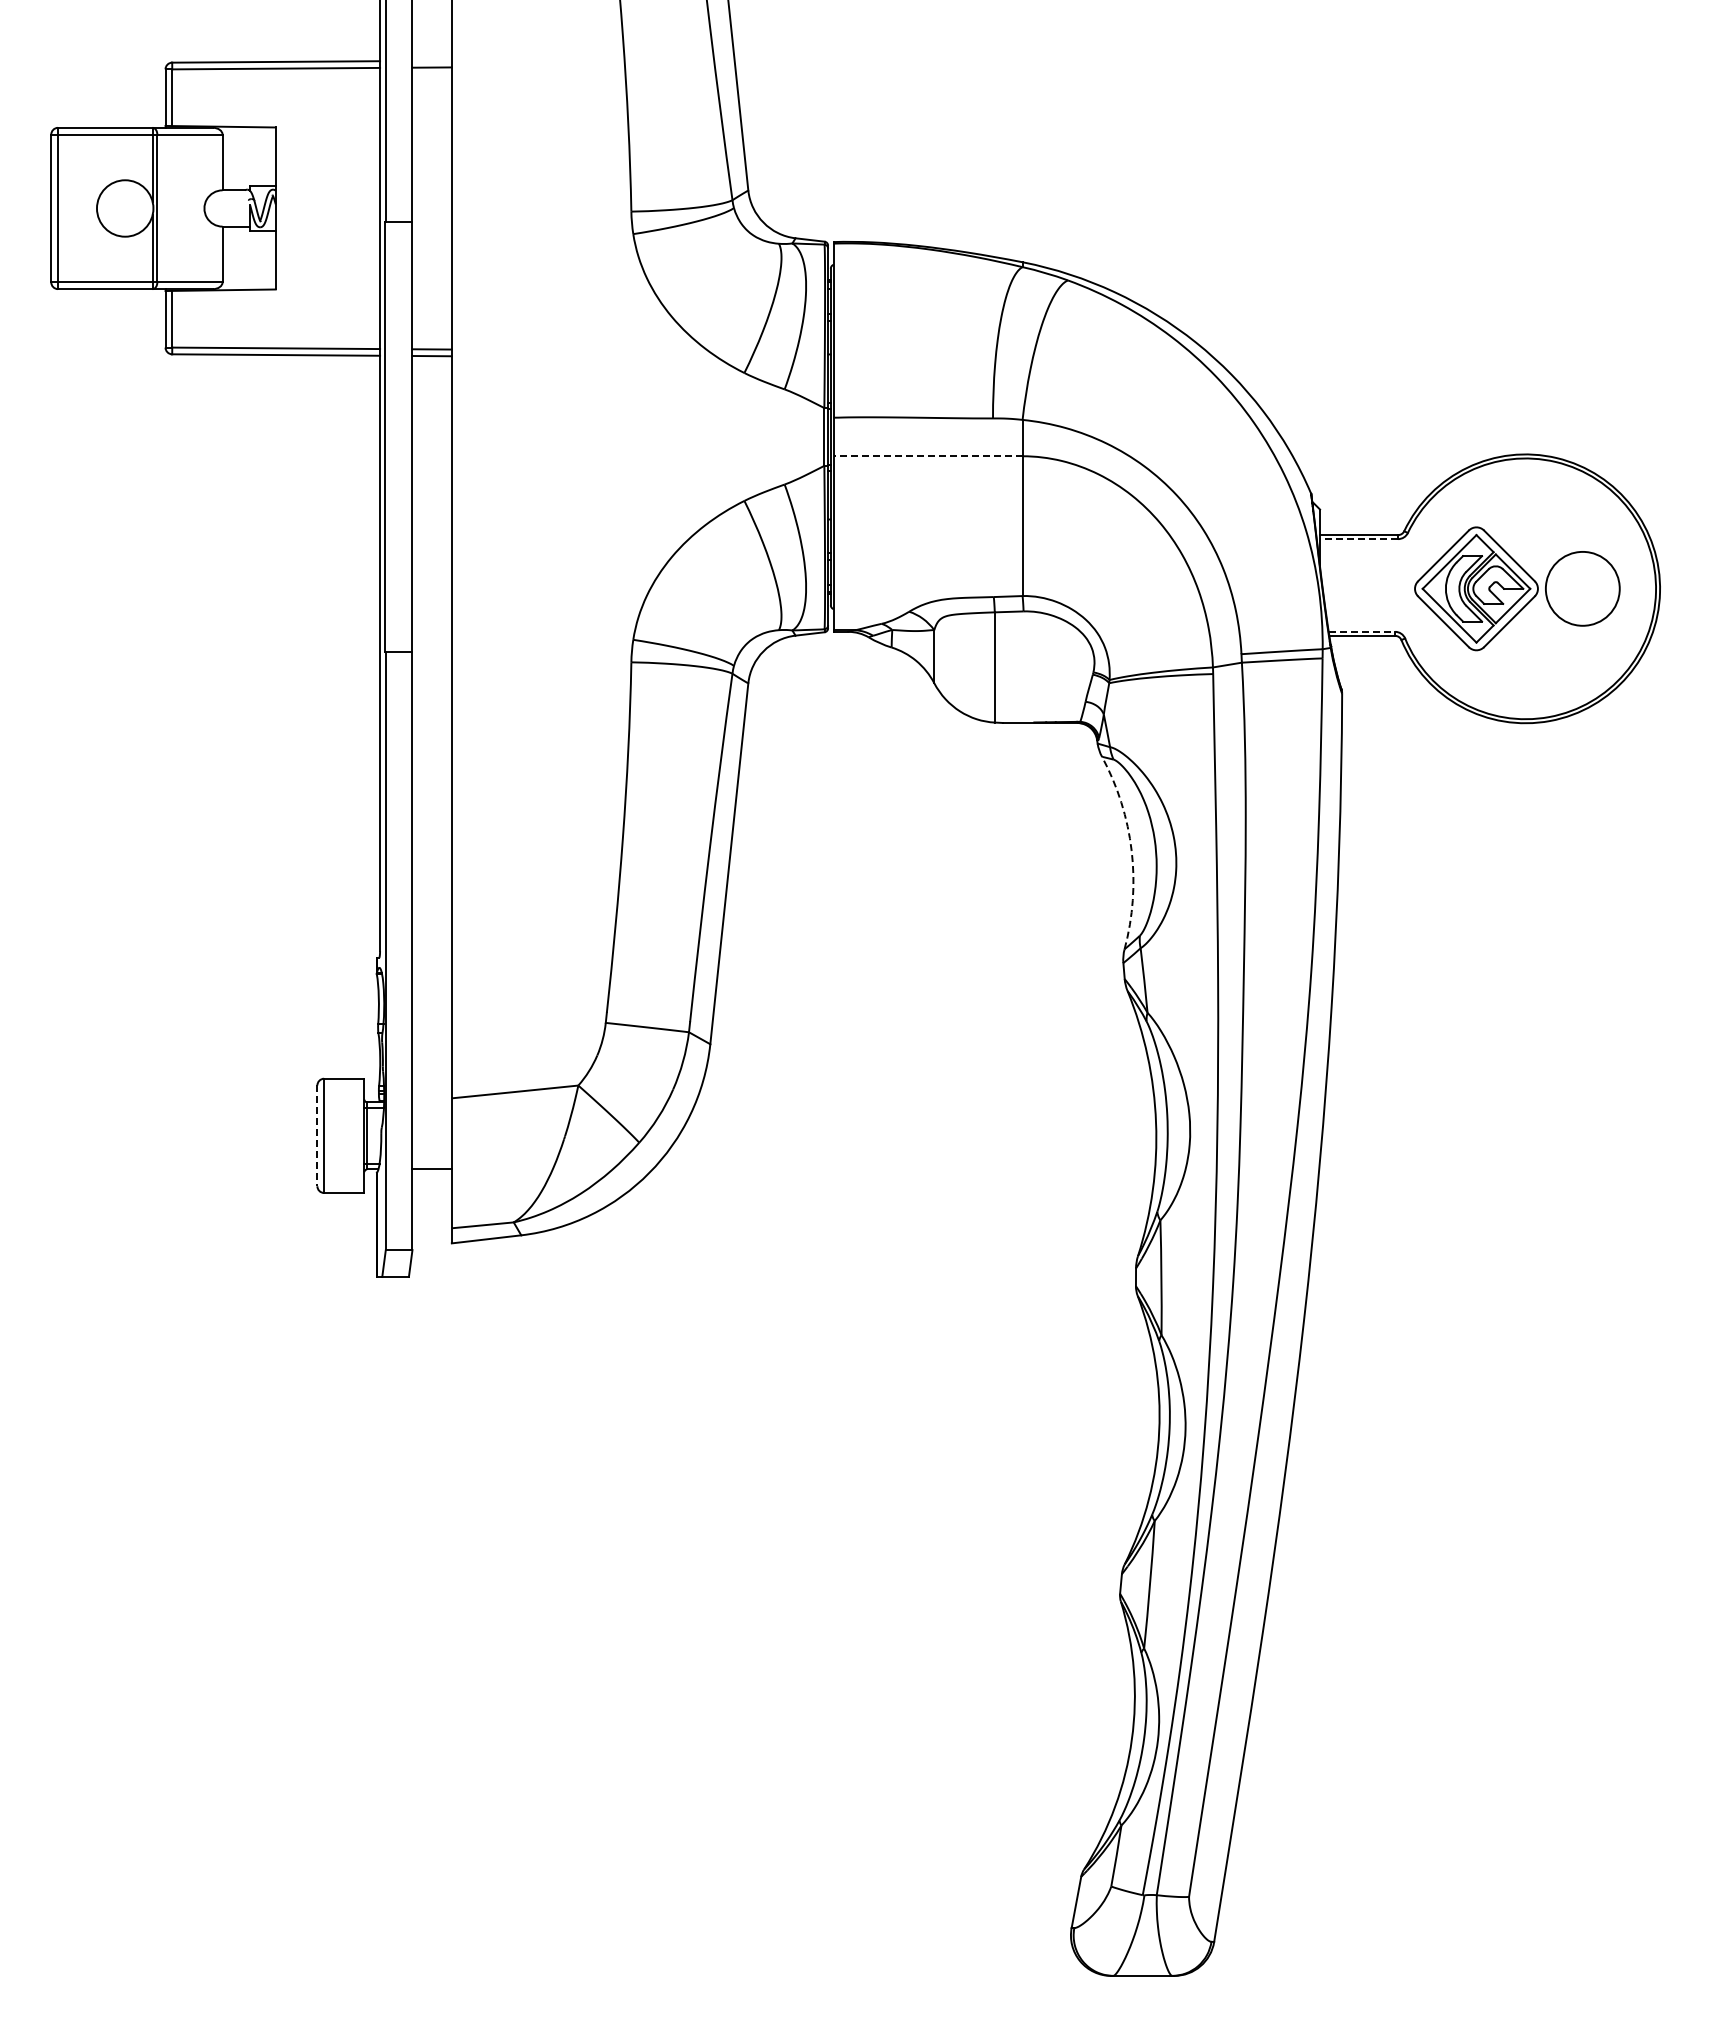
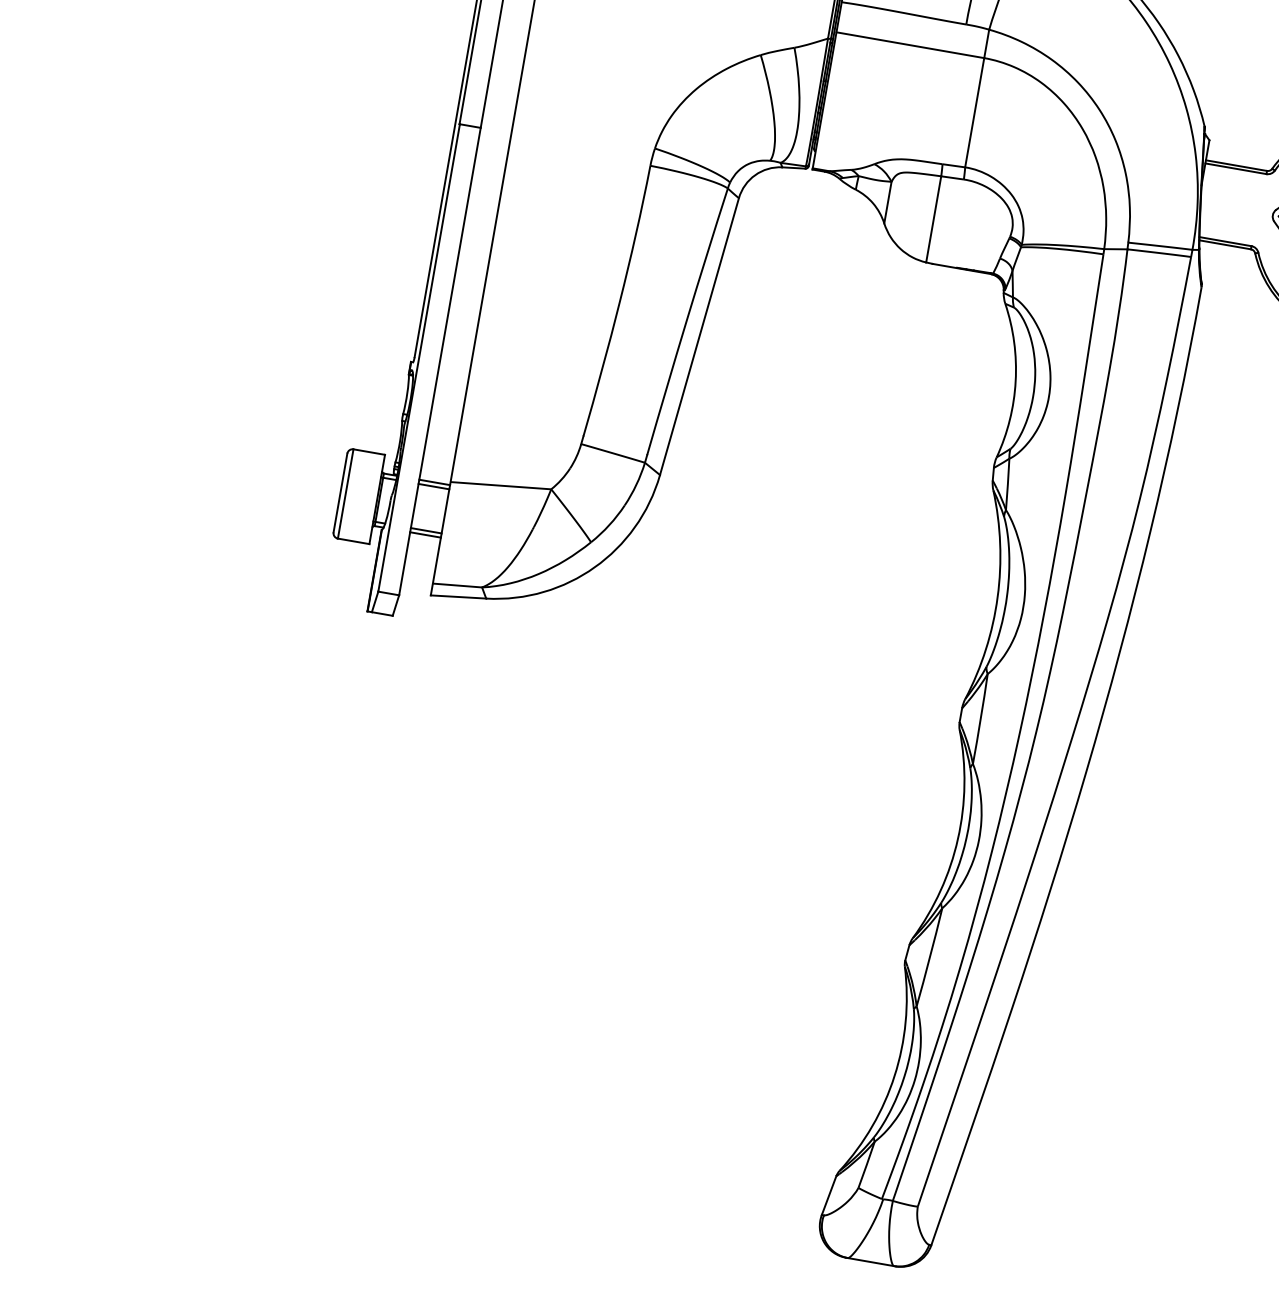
line: (928, 456) -> (910, 45), dashed -> solid
line: (1358, 539) -> (1235, 168), dashed -> solid
line: (1362, 631) -> (1225, 241), dashed -> solid
arc: (1131, 850) -> (1015, 381), dashed -> solid
line: (431, 1102) -> (434, 482), added
line: (431, 1107) -> (433, 486), added
line: (317, 1136) -> (340, 493), dashed -> solid
line: (431, 1164) -> (425, 530), added

